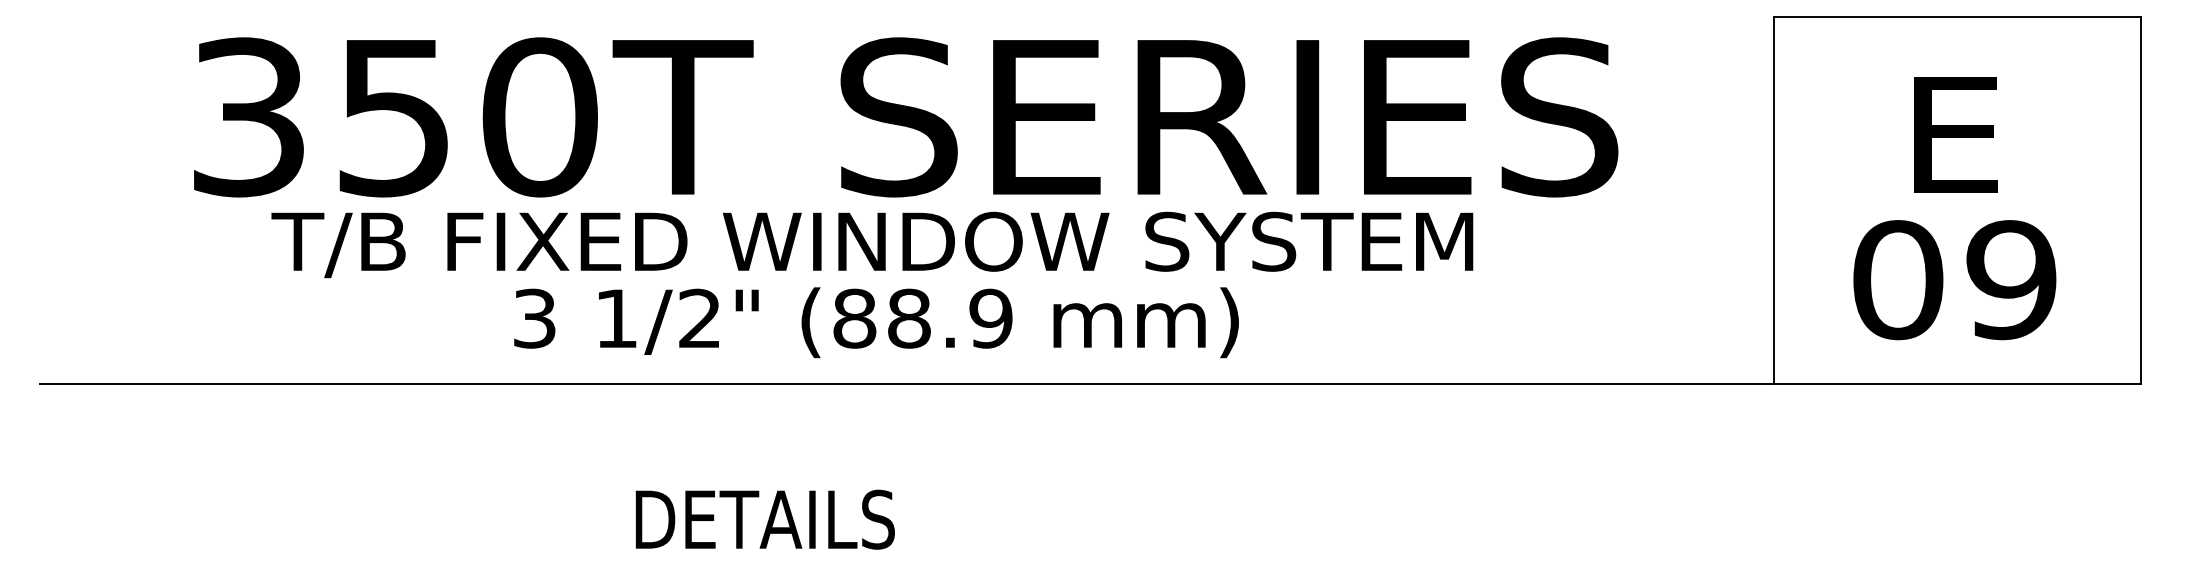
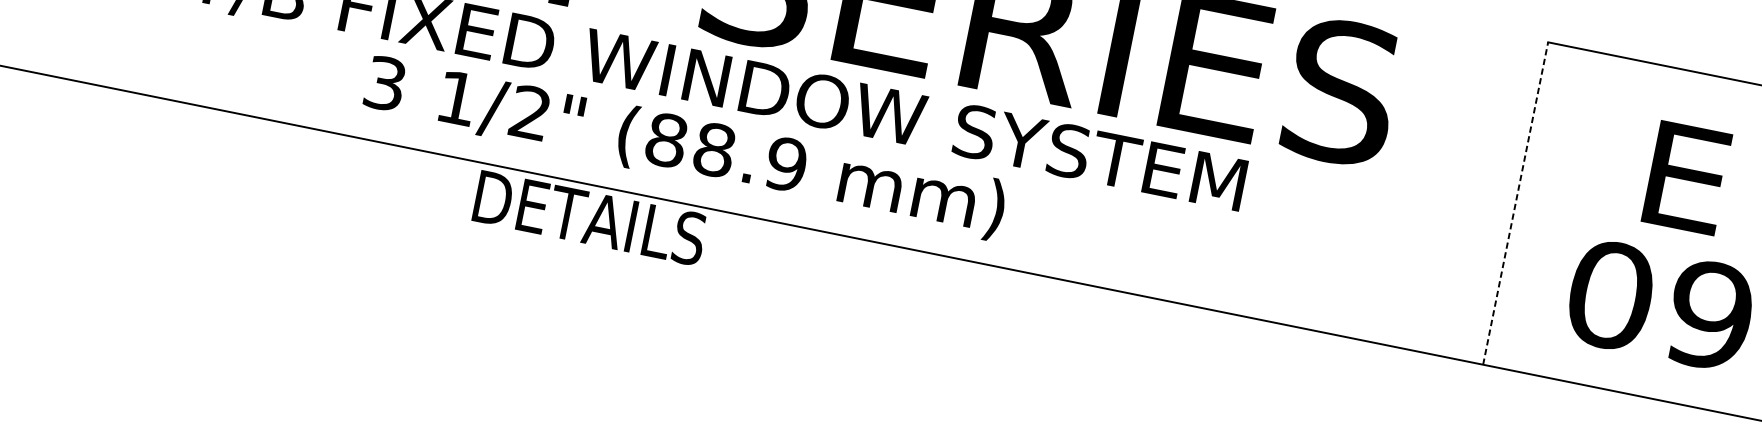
line: (1773, 200) -> (1515, 203), solid -> dashed
text: (876, 322) -> (685, 147), moved
text: (764, 519) -> (589, 217), moved

